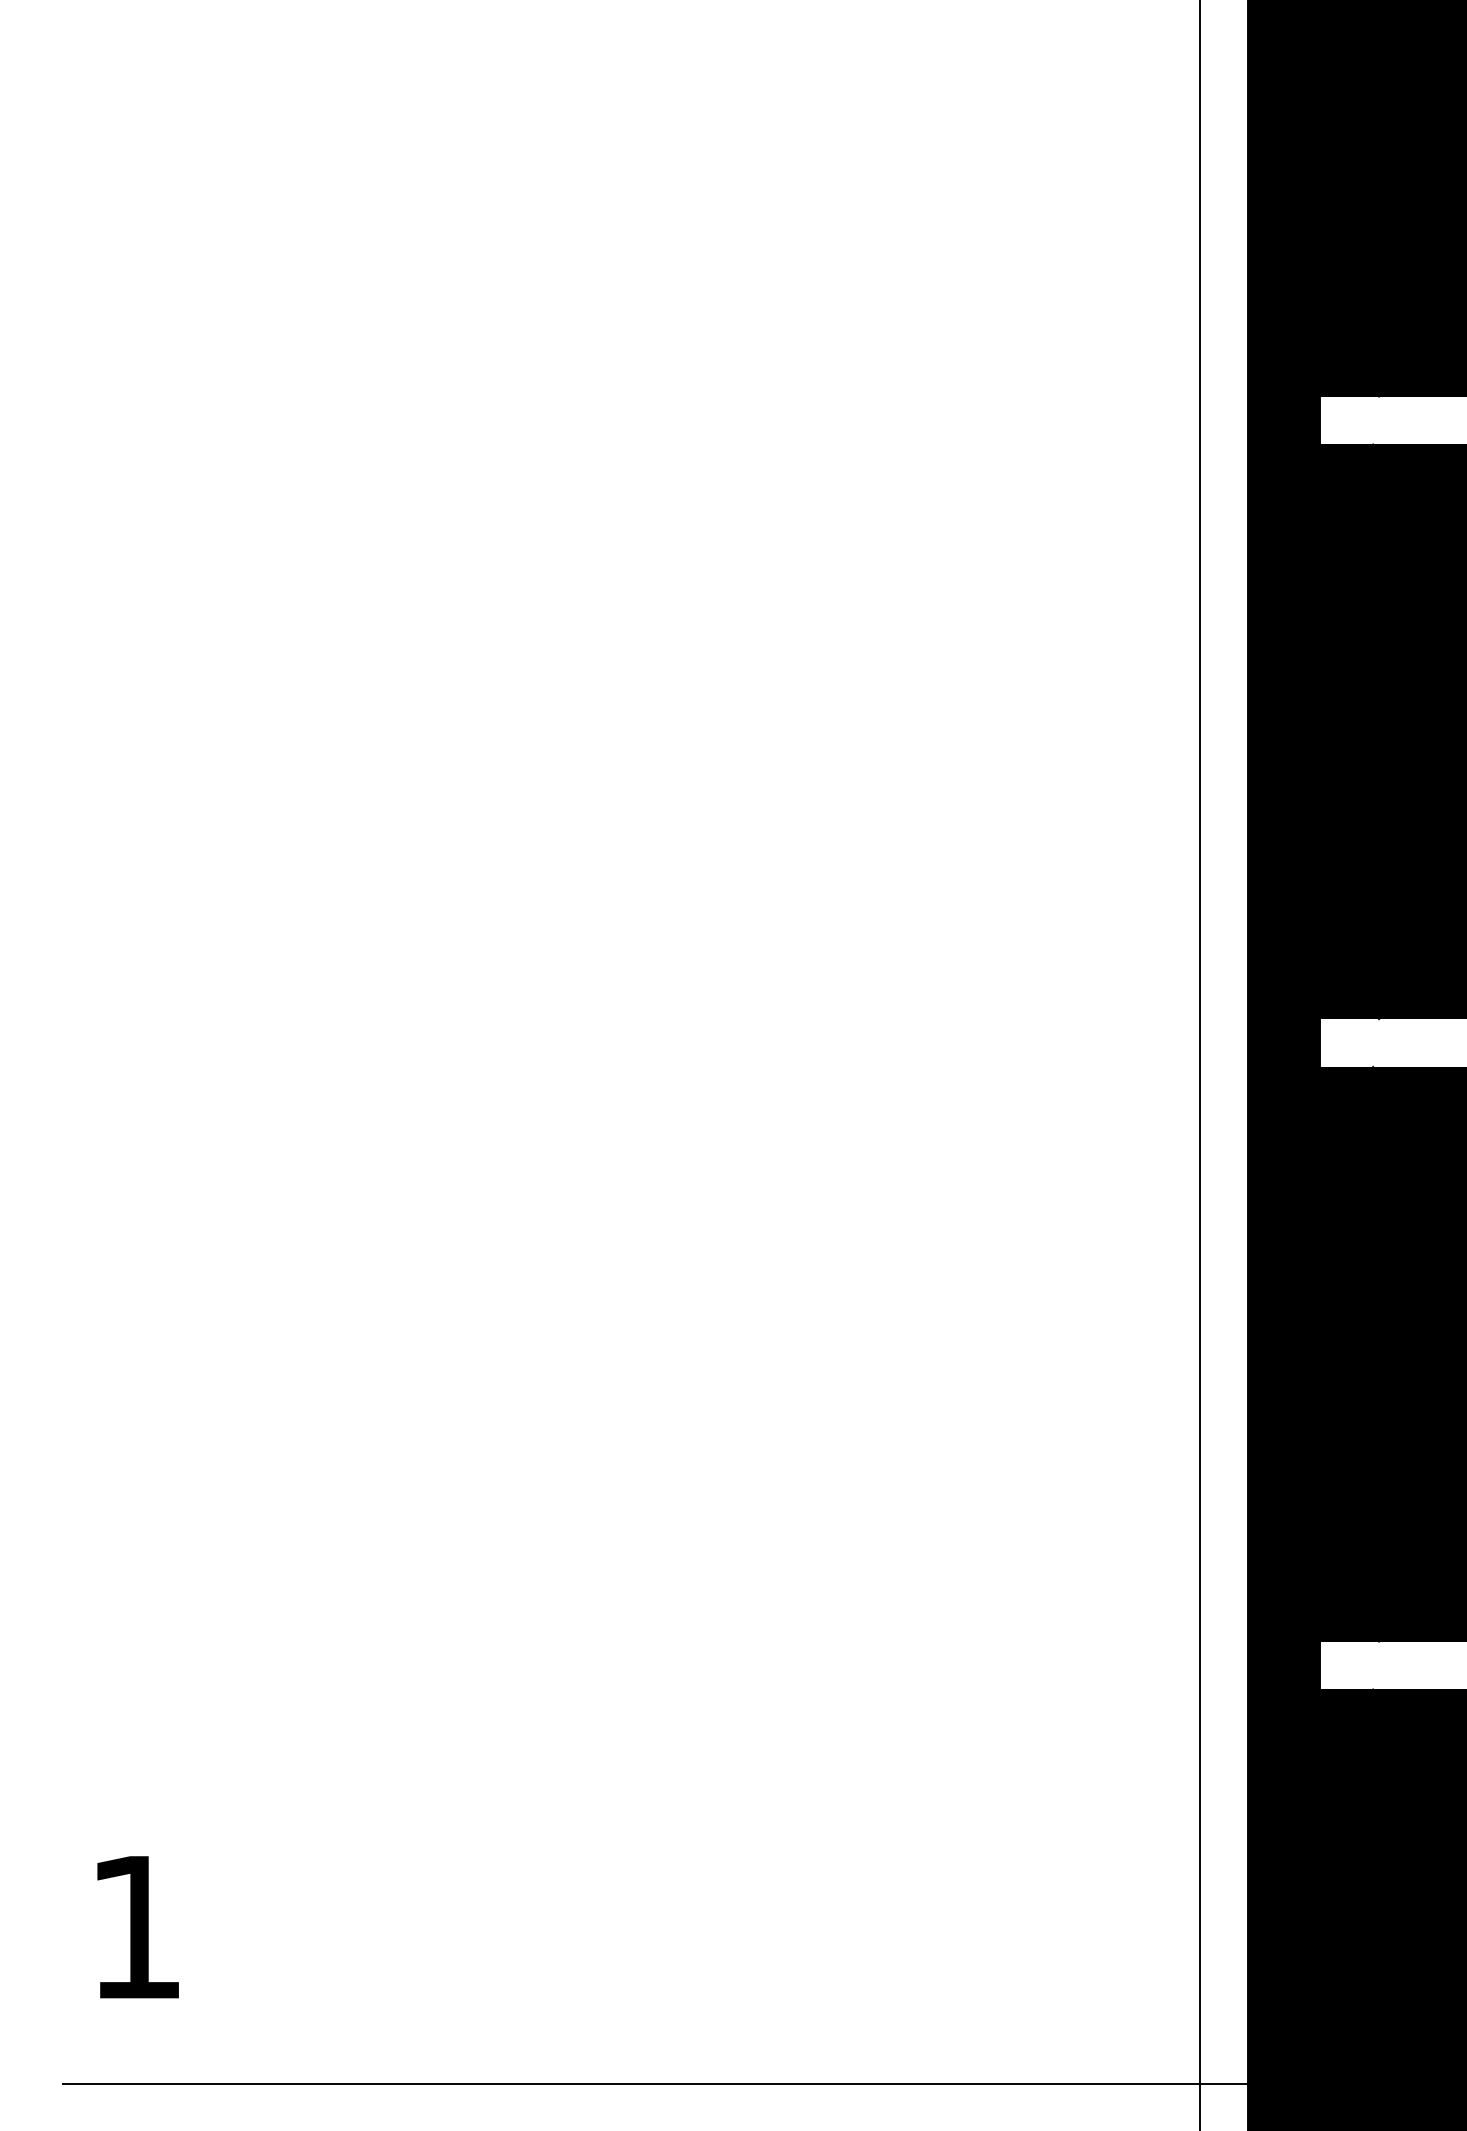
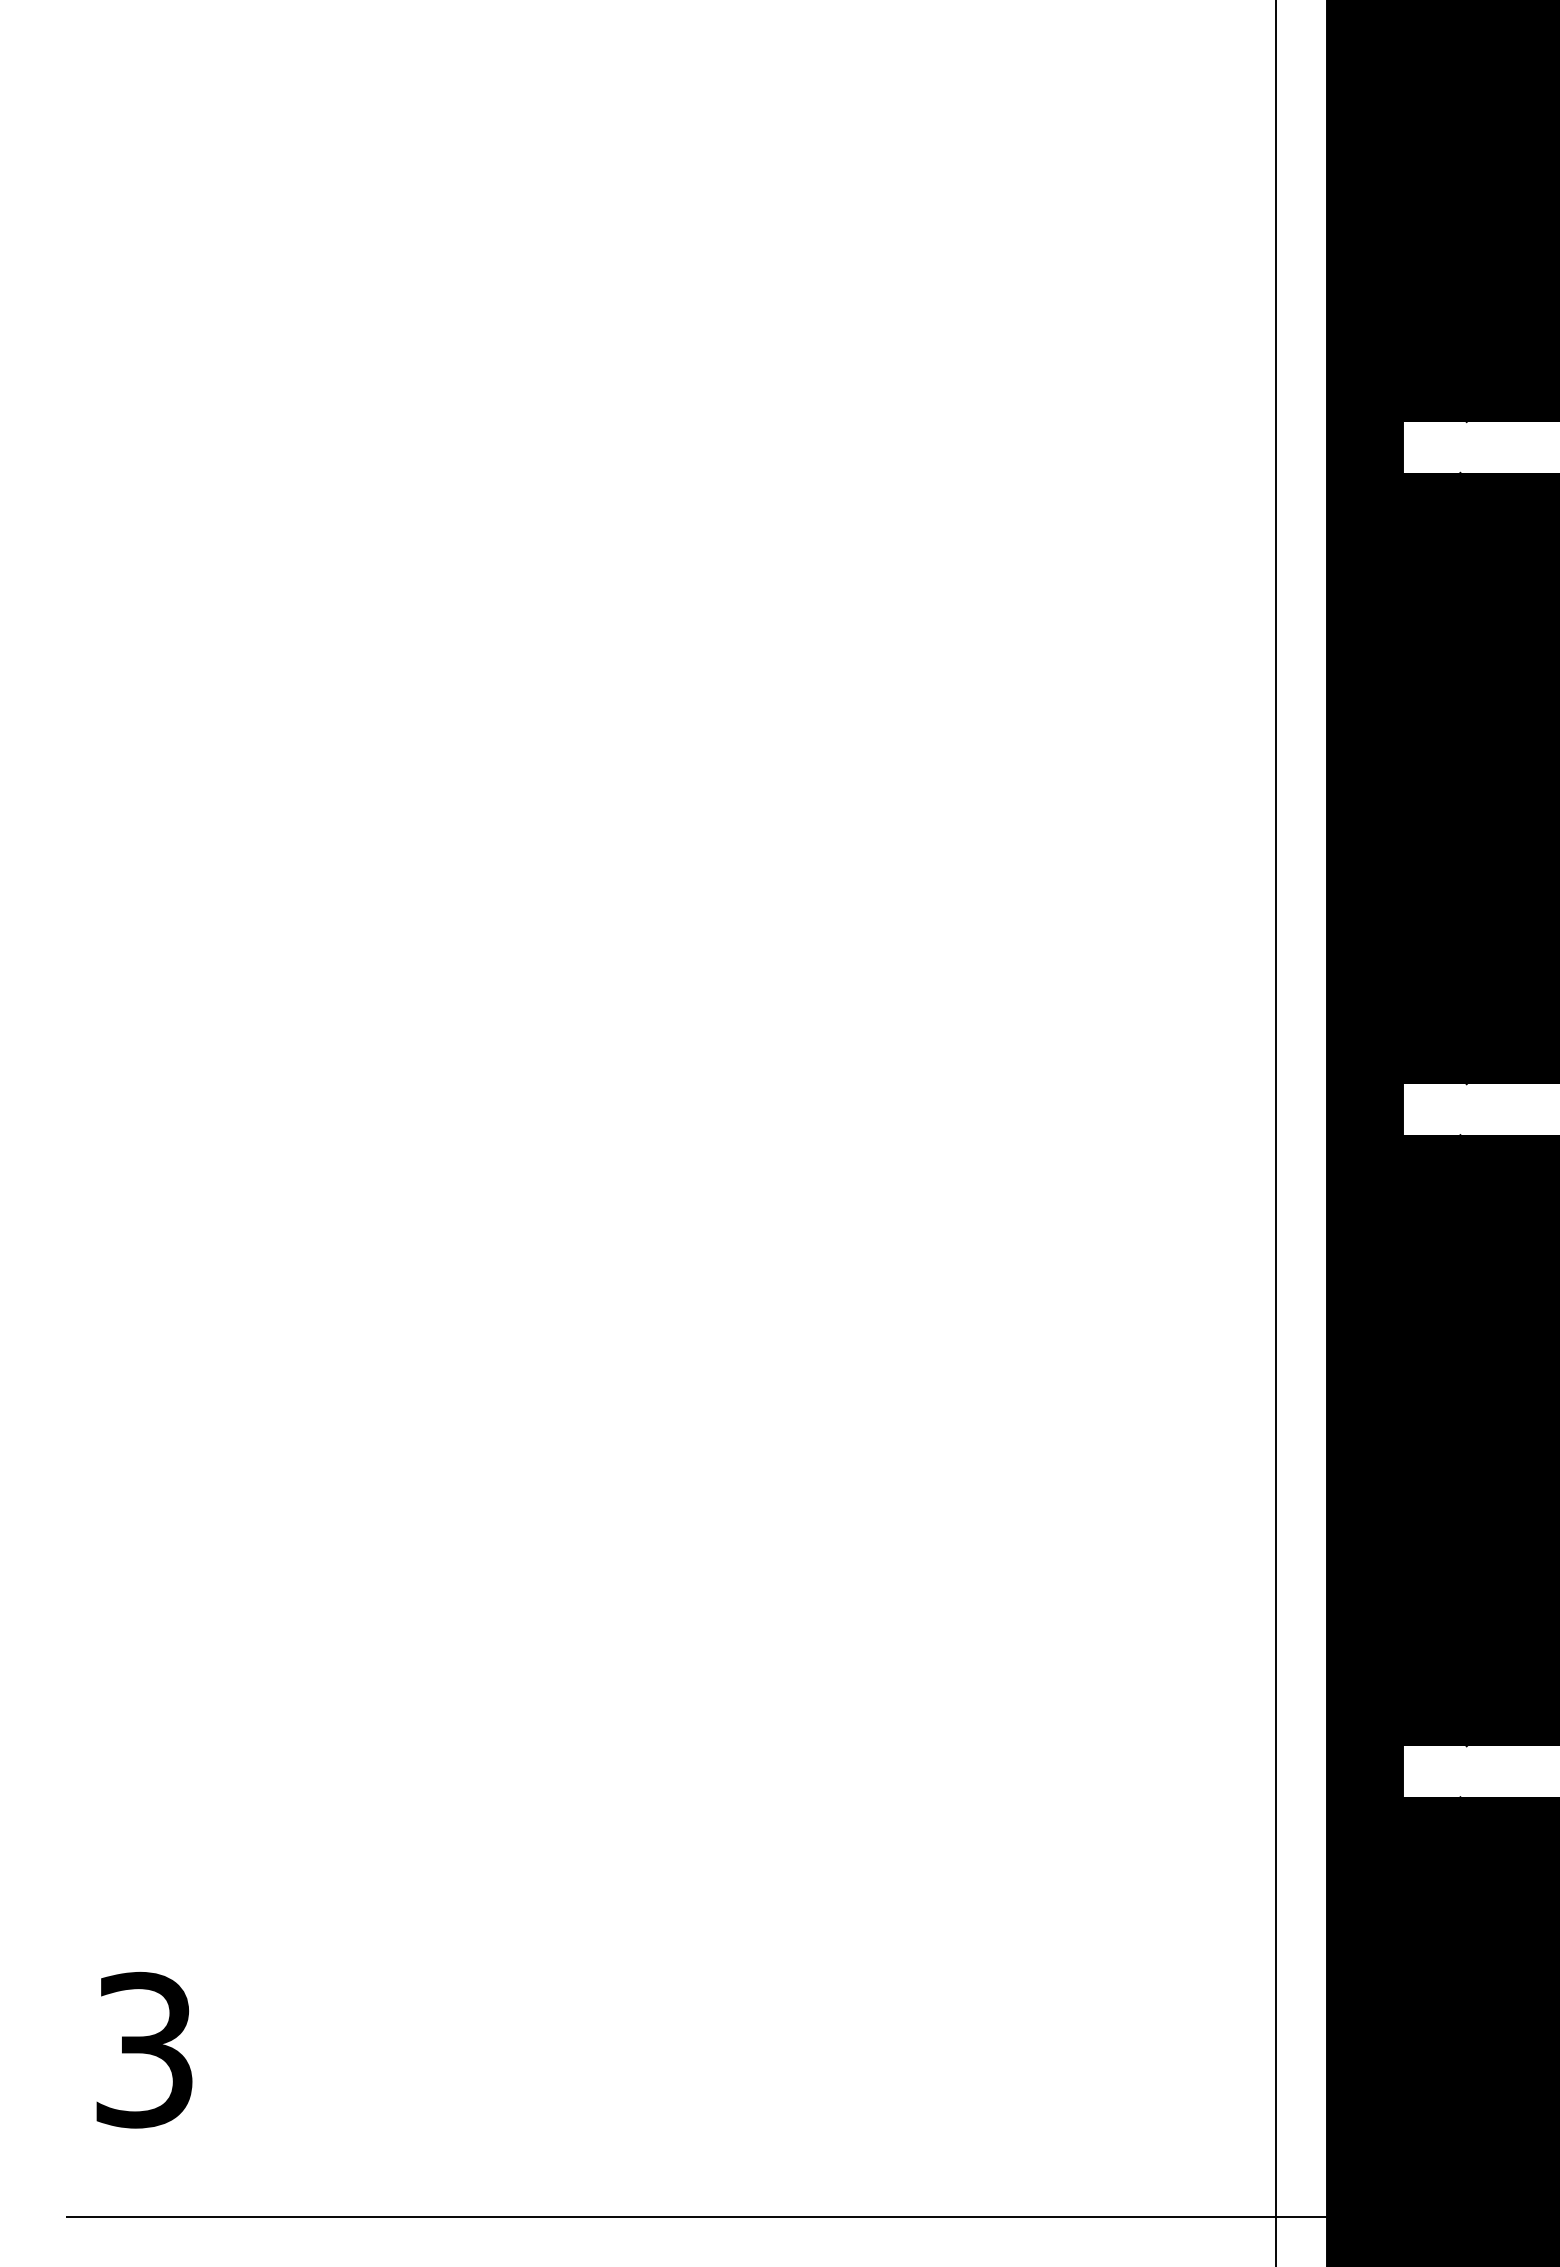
text: (136, 1926) -> (144, 2049), 1 -> 3

